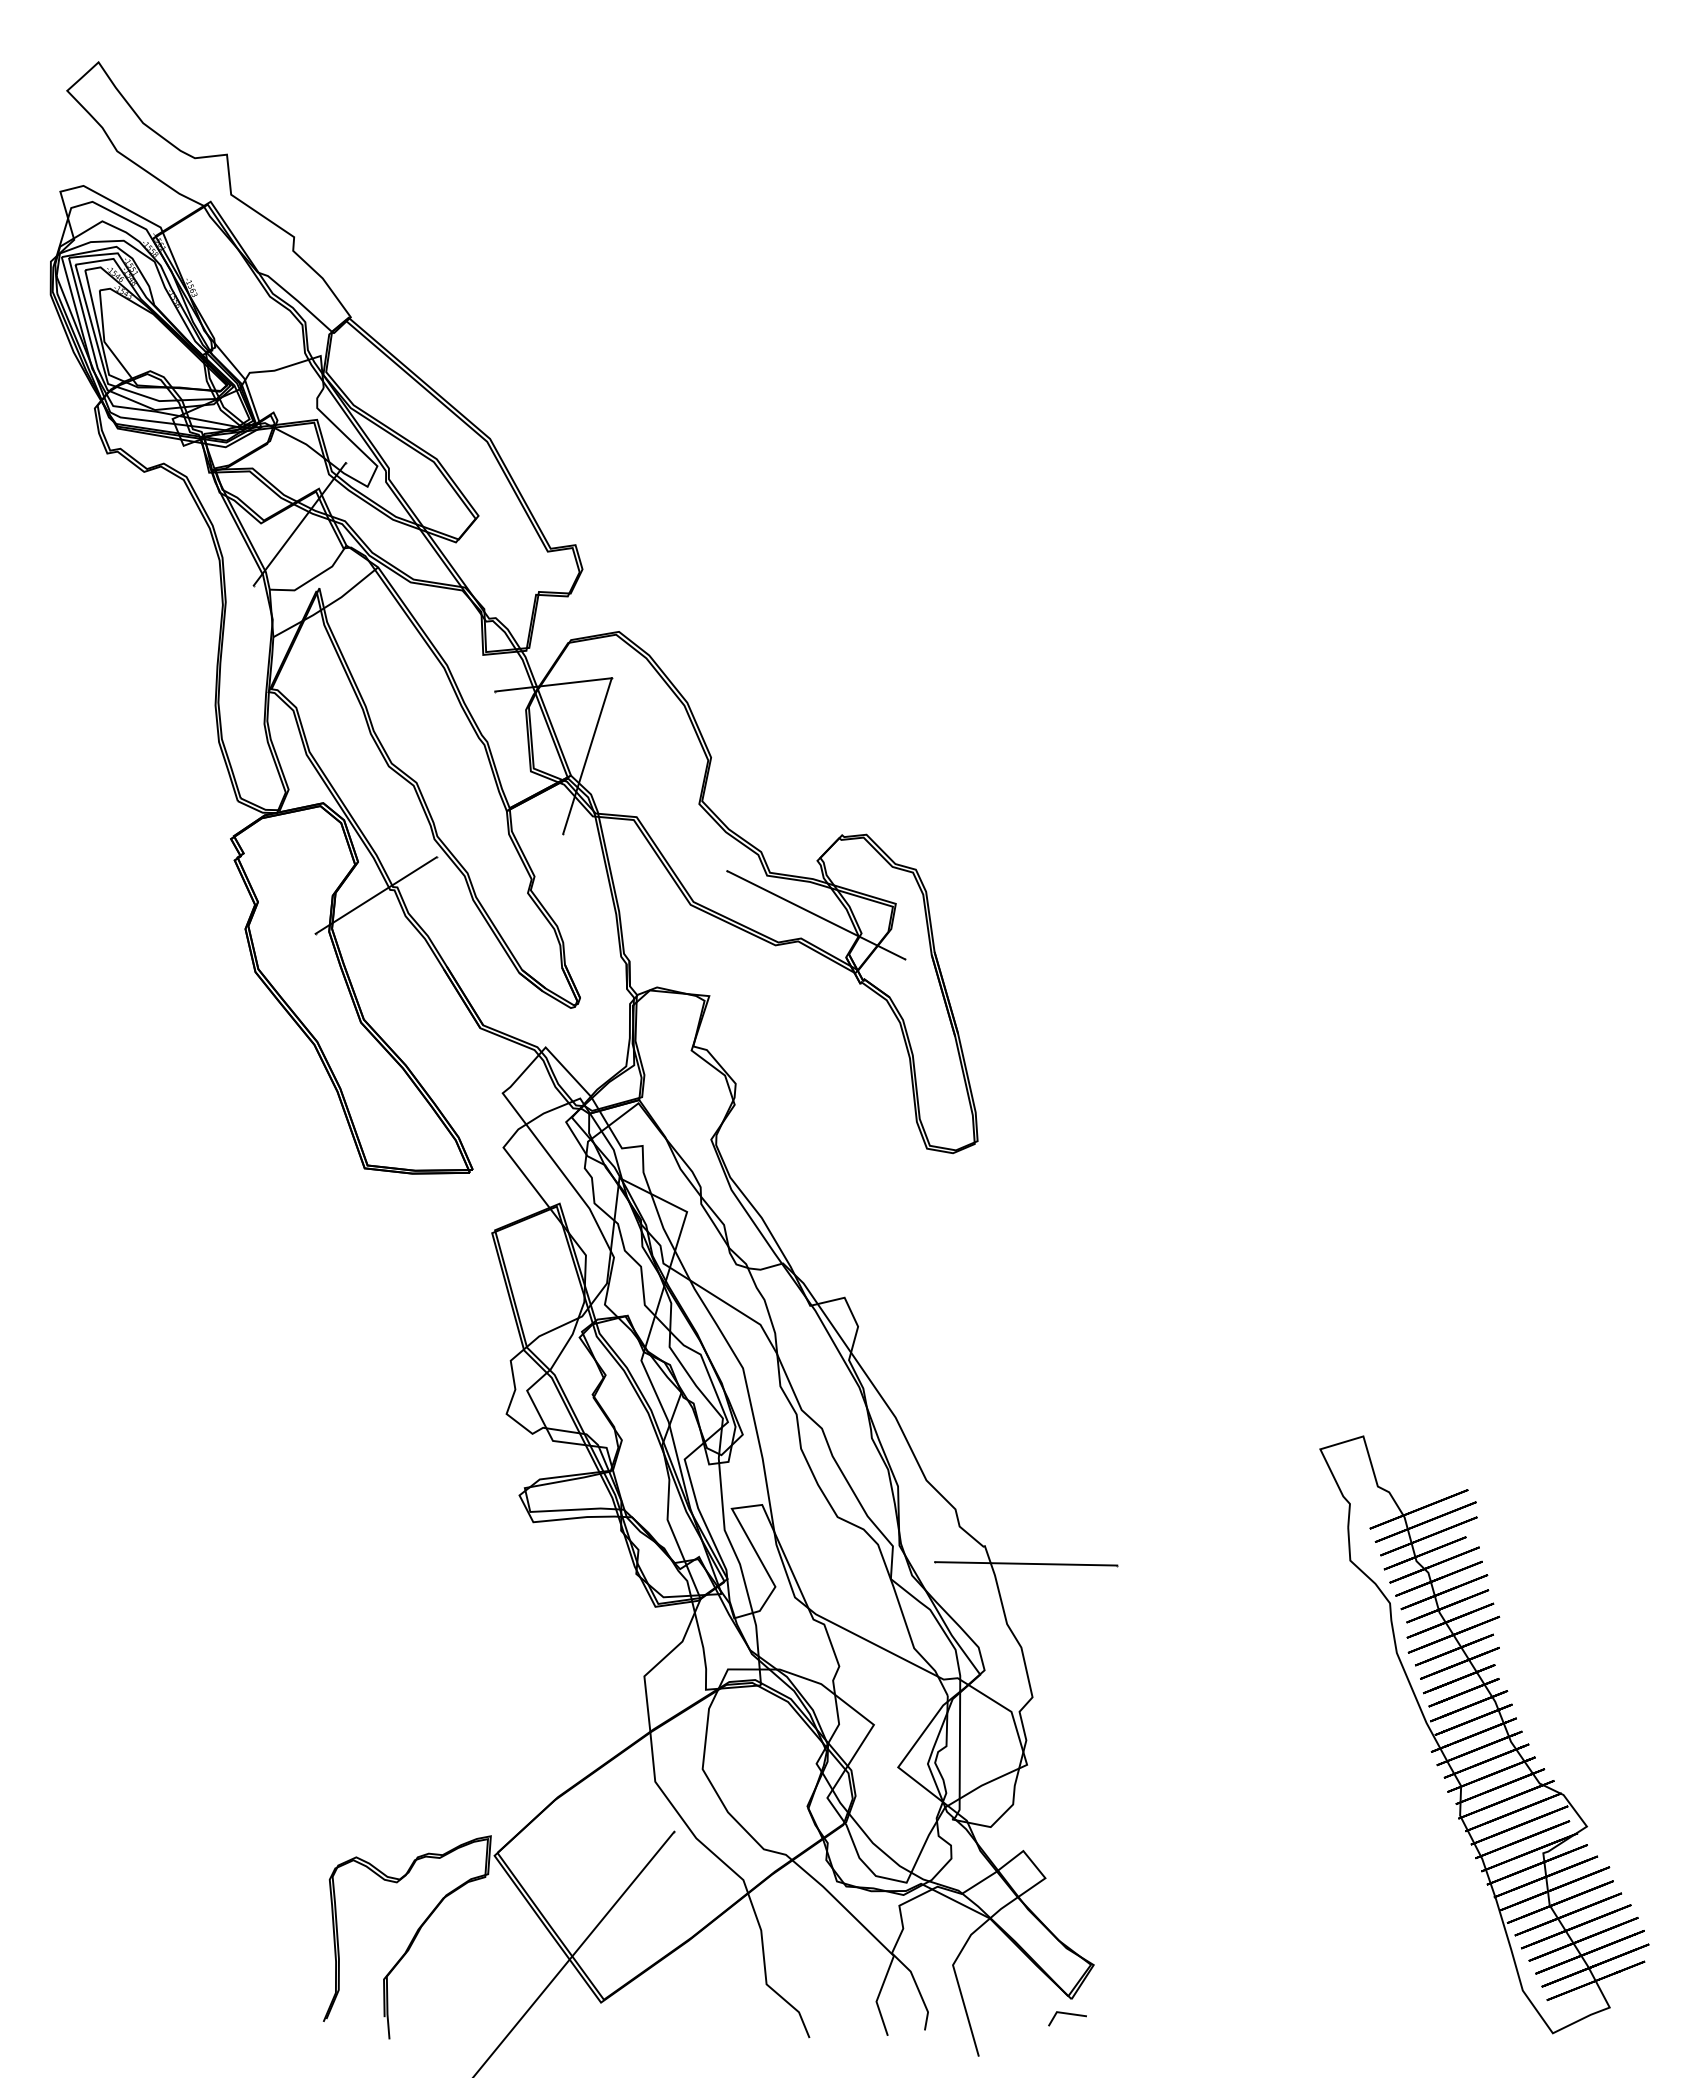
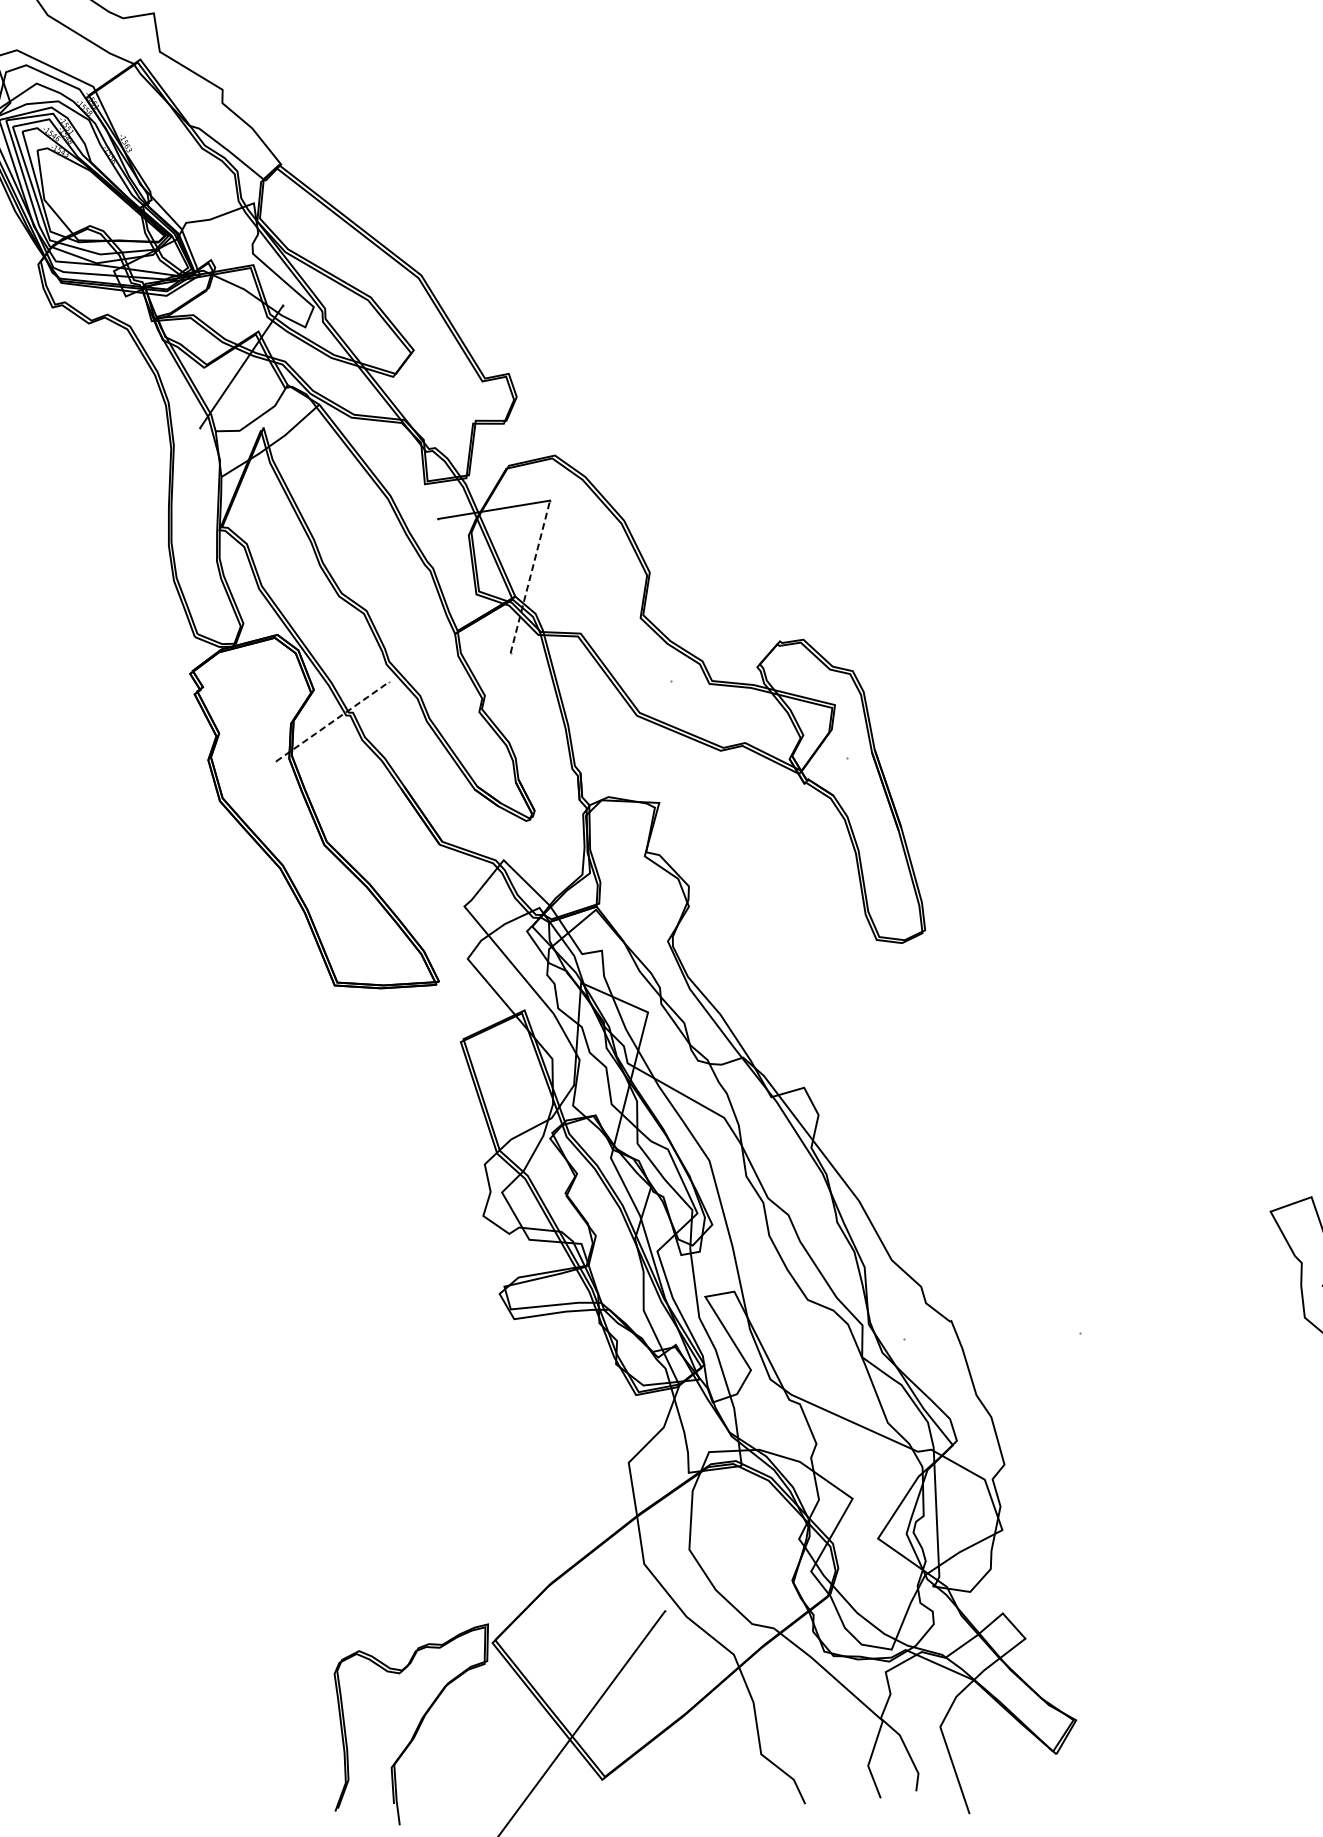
line: (587, 756) -> (530, 577), solid -> dashed
line: (376, 895) -> (333, 721), solid -> dashed
line: (816, 915) -> (758, 720), removed
line: (1026, 1563) -> (992, 1335), removed
line: (1067, 2014) -> (1053, 1769), removed

